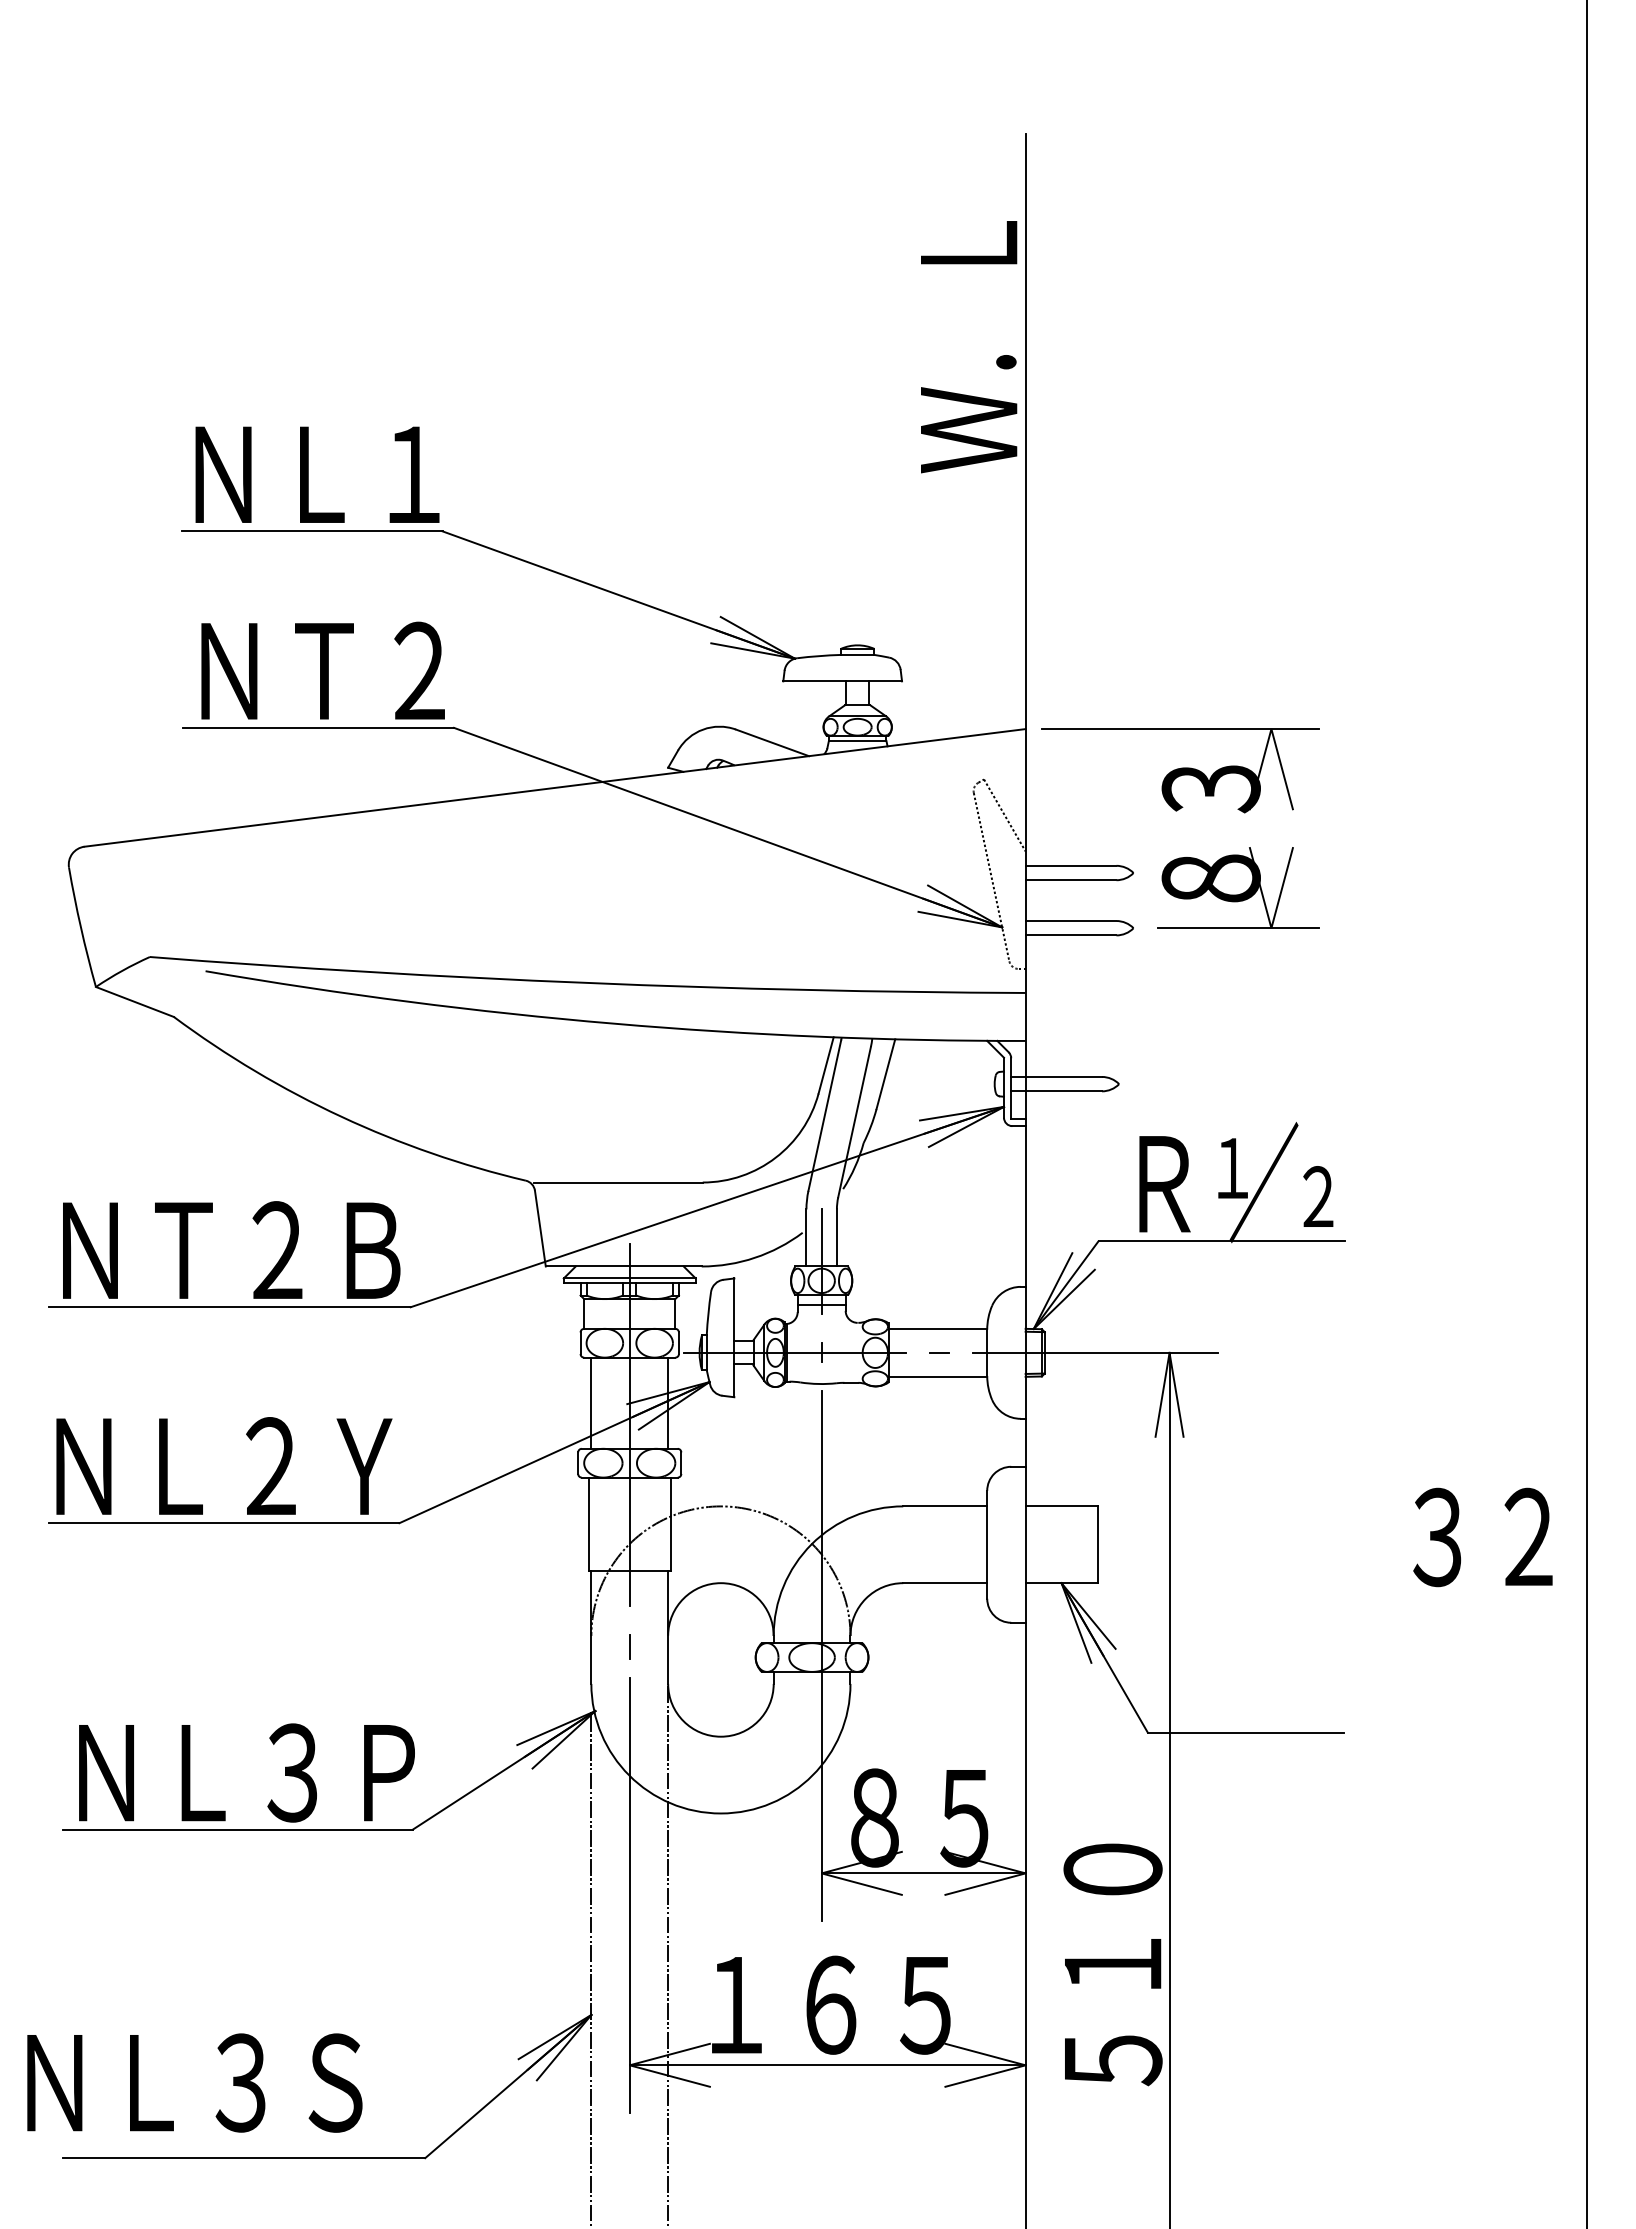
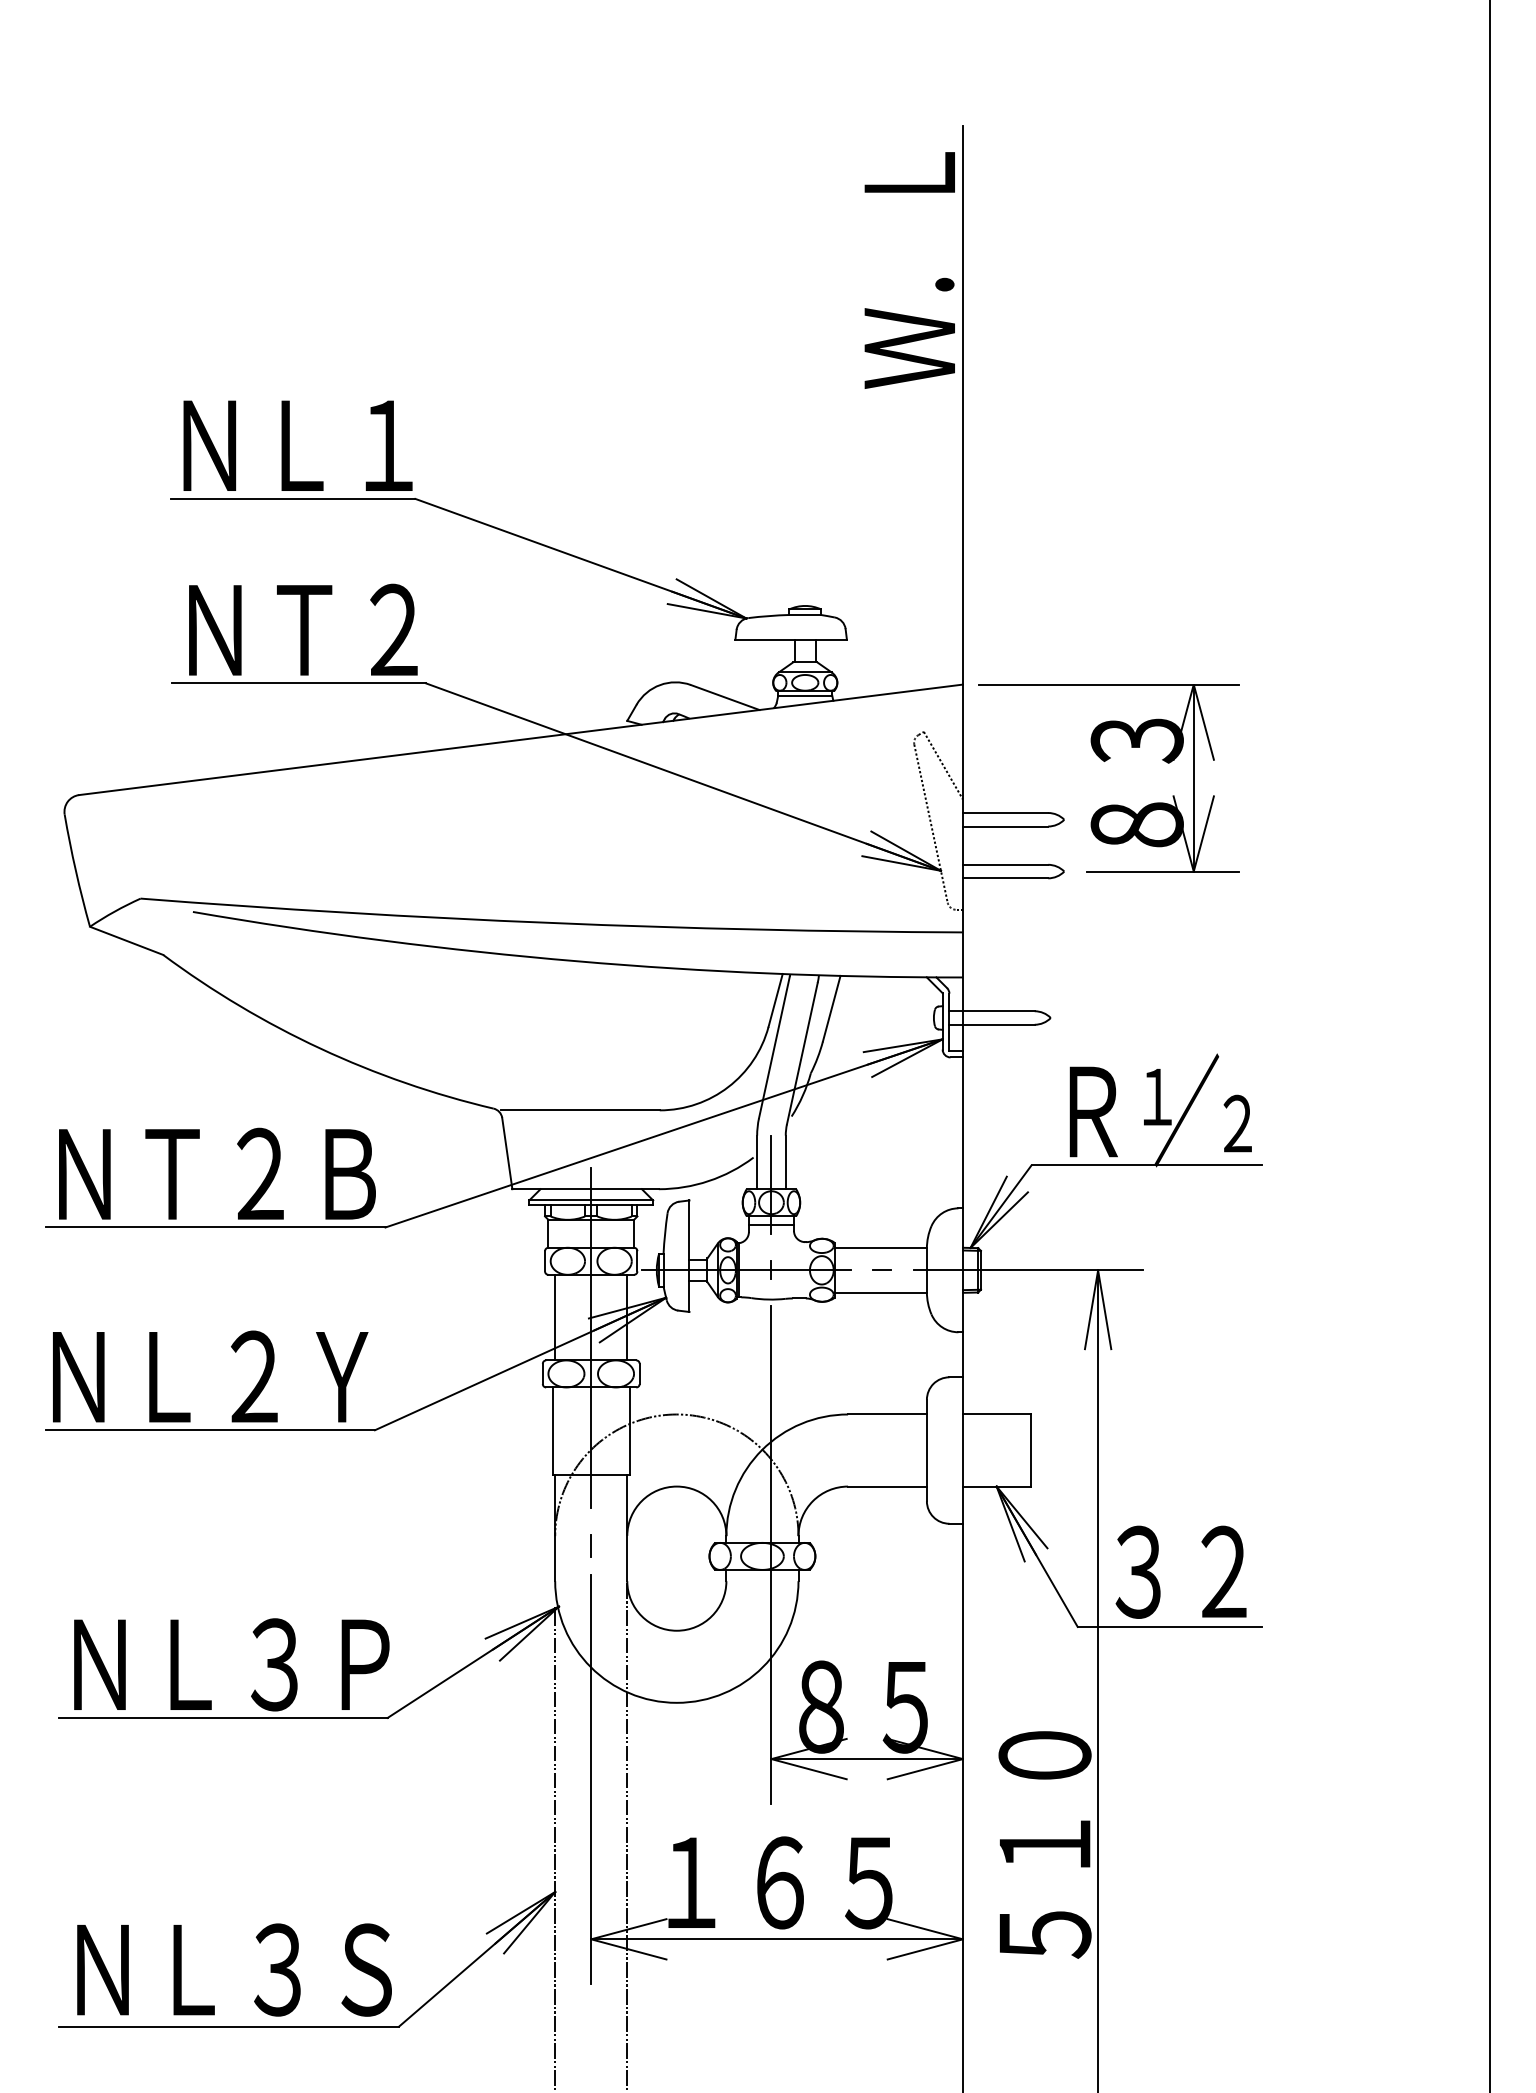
text: (969, 347) -> (910, 270), moved
line: (1271, 828) -> (1193, 777), added
text: (1482, 1537) -> (1180, 1572), moved
text: (194, 2082) -> (234, 1969), moved

